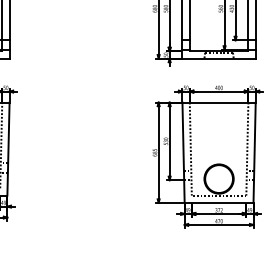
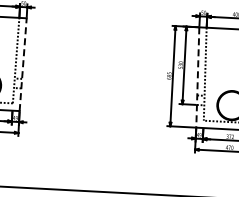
line: (8, 149) -> (23, 65), solid -> dashed
line: (183, 153) -> (197, 78), solid -> dashed

